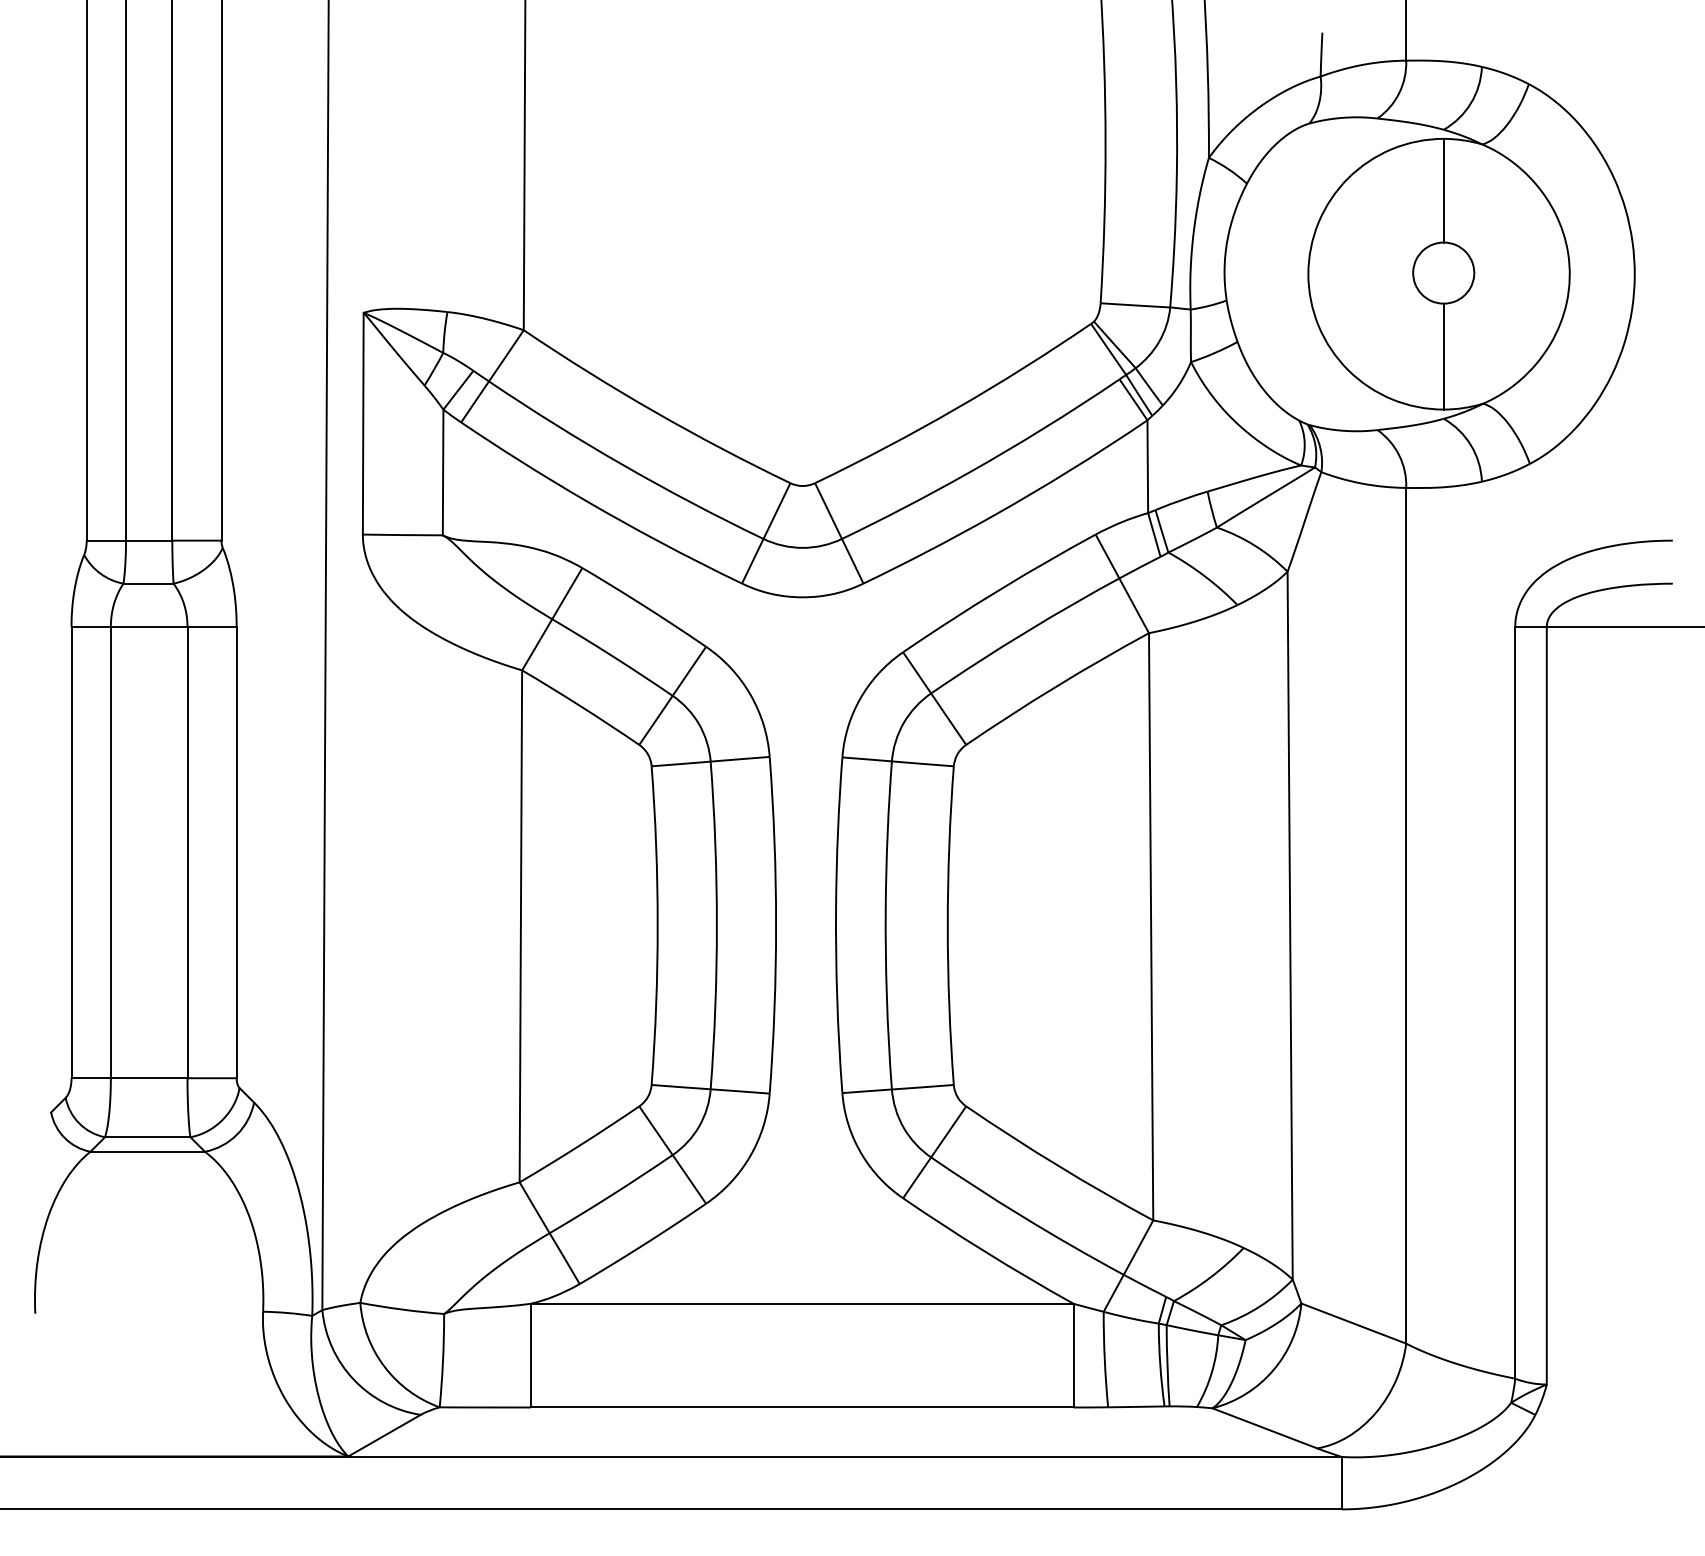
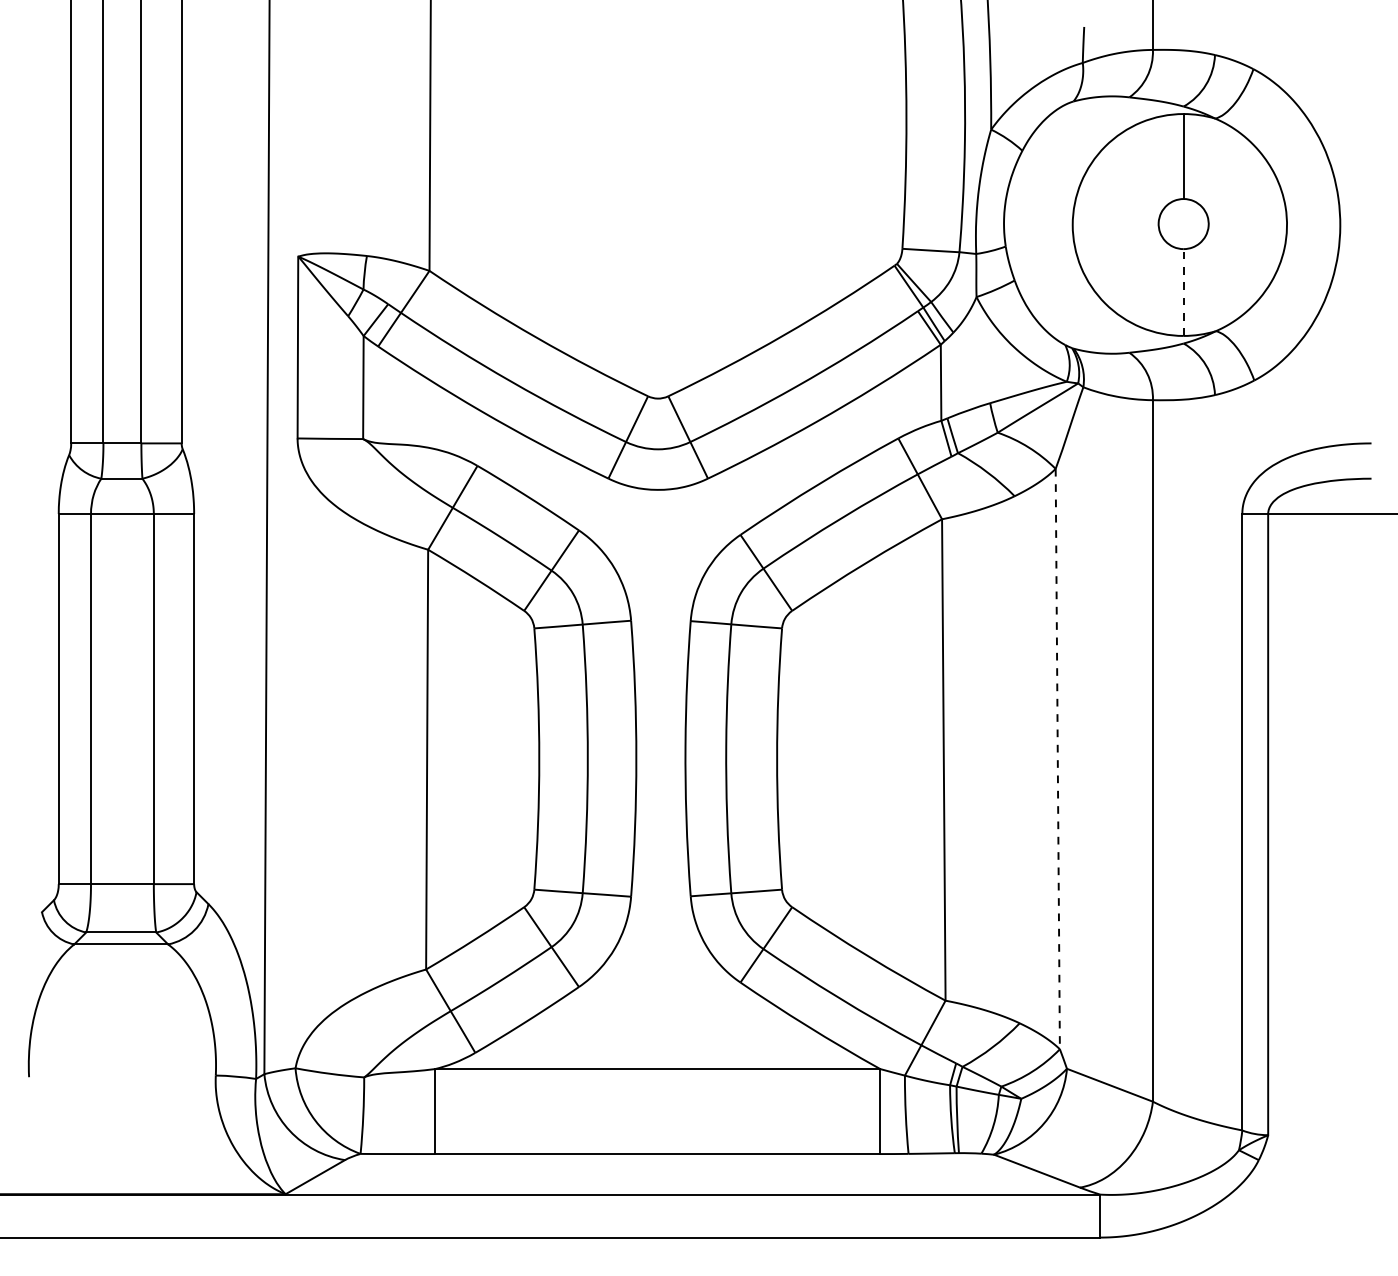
line: (1443, 356) -> (1183, 292), solid -> dashed
line: (1290, 925) -> (1058, 758), solid -> dashed

